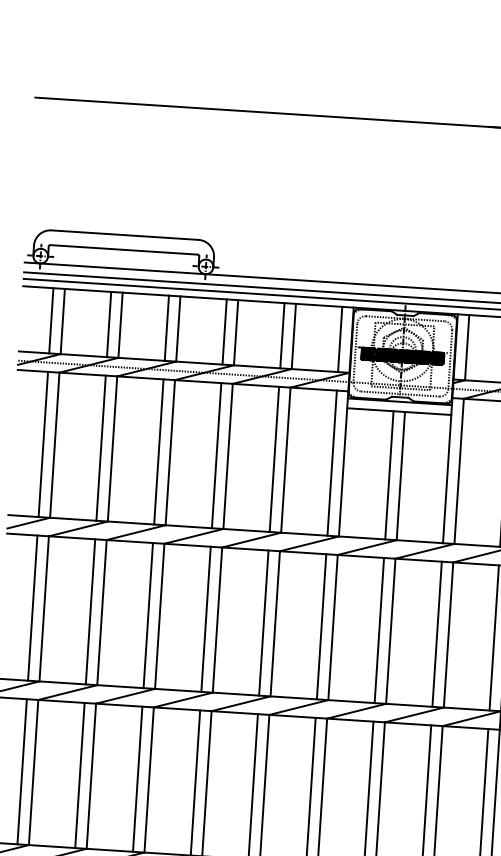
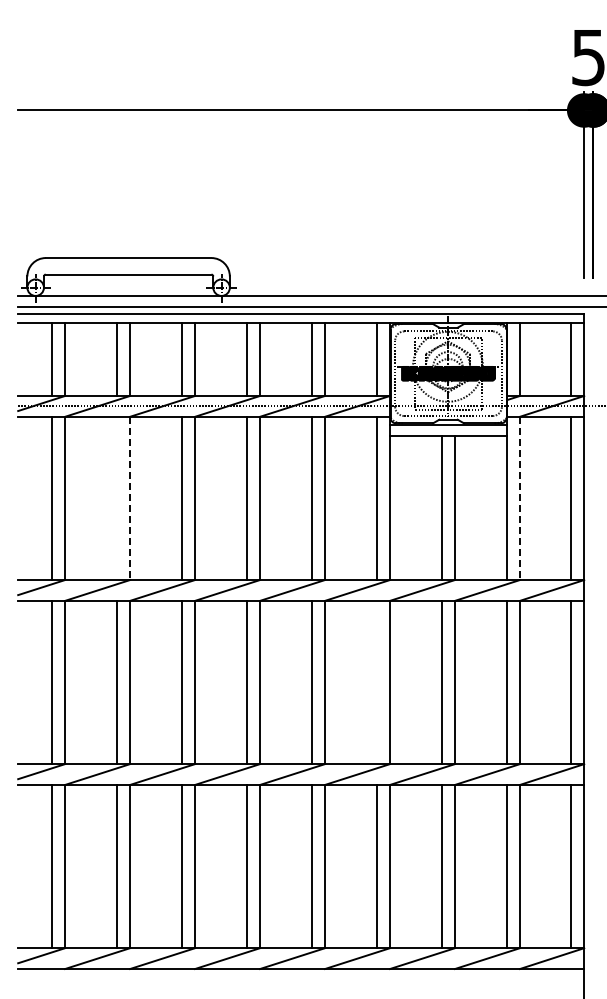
line: (101, 448) -> (117, 498), removed
line: (112, 449) -> (130, 498), solid -> dashed
line: (458, 471) -> (519, 498), solid -> dashed
line: (321, 626) -> (377, 682), removed

